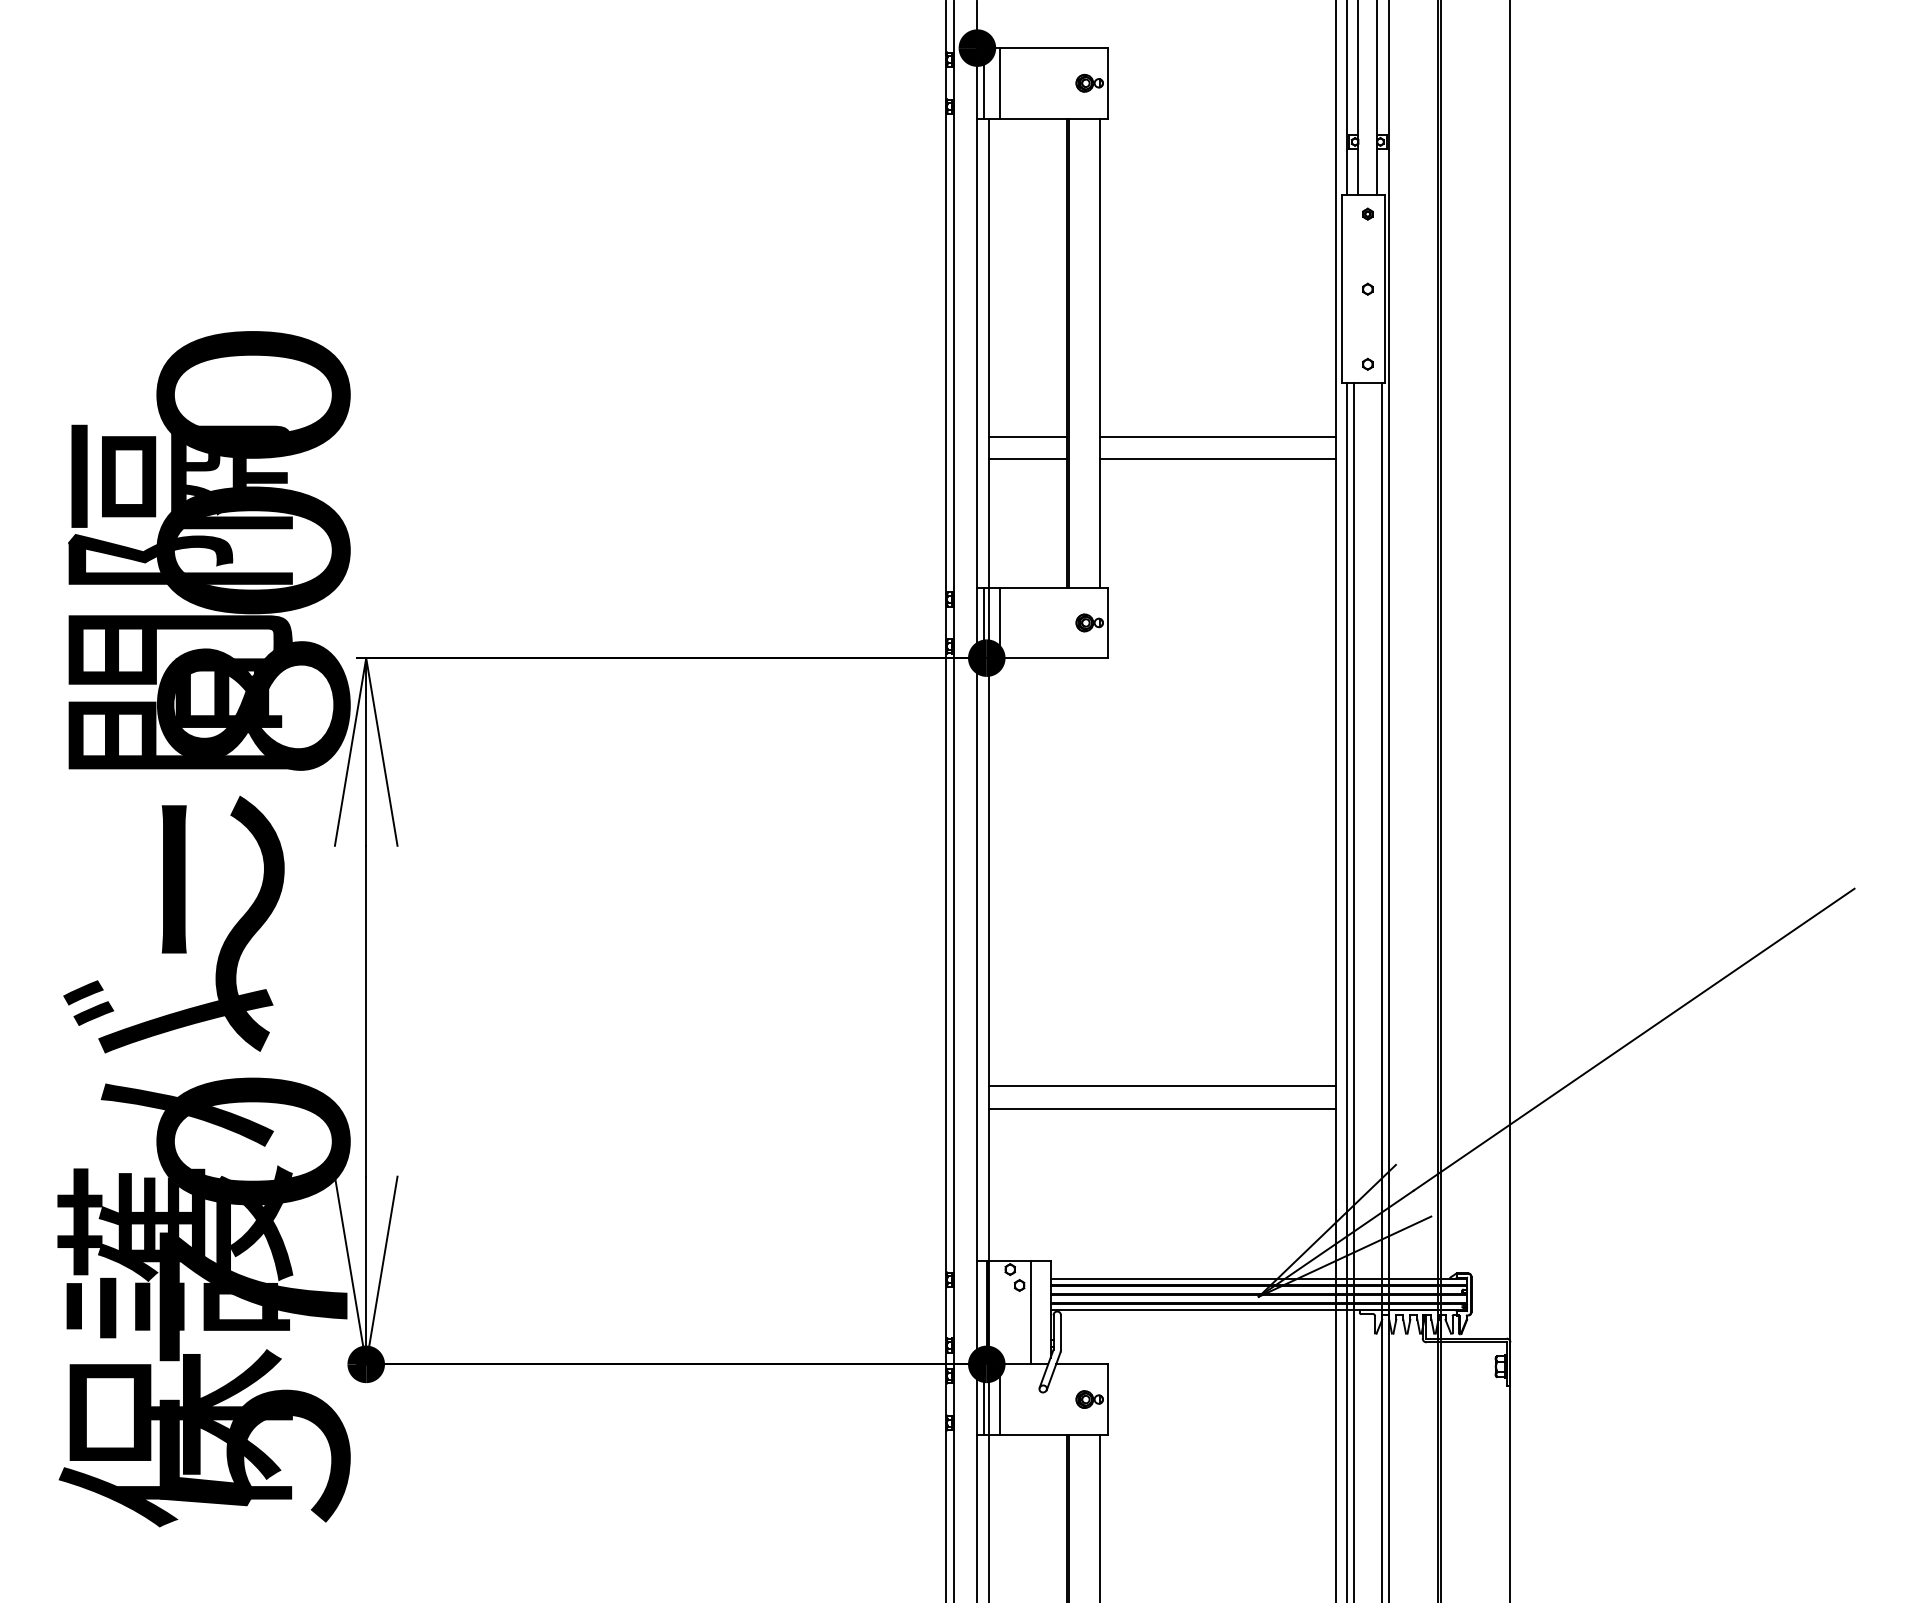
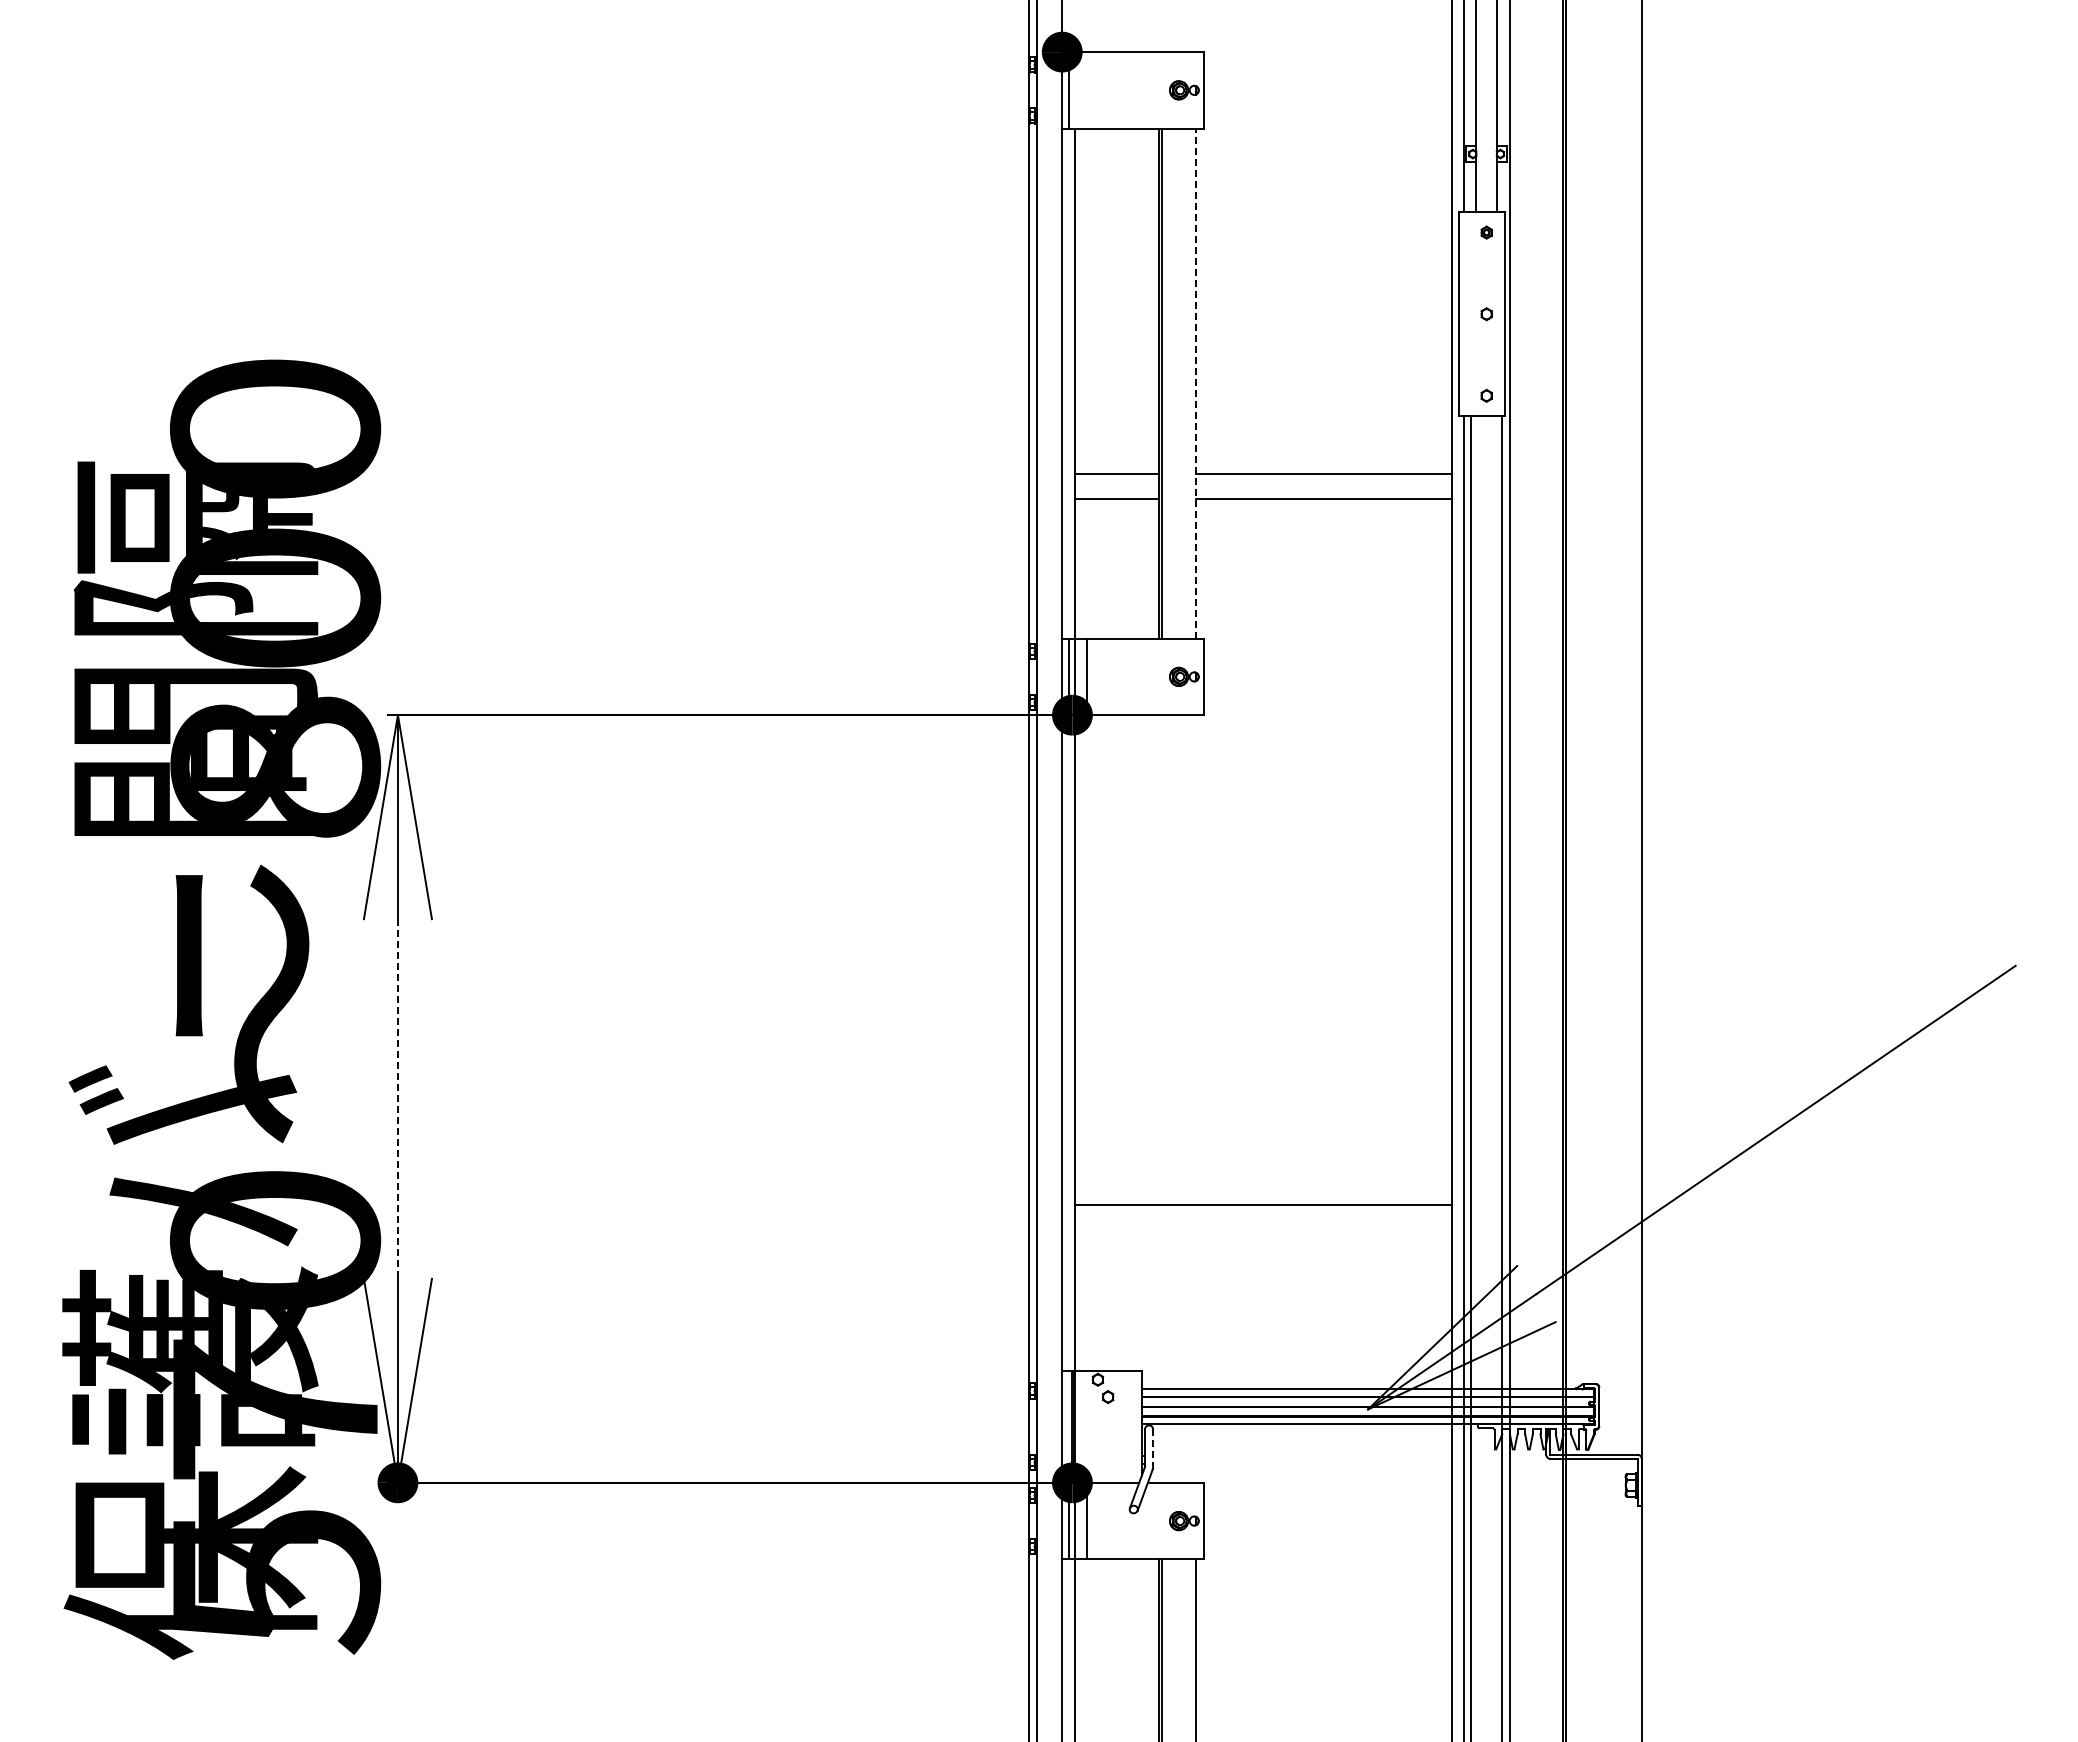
line: (1000, 83) -> (1087, 90), removed
line: (1099, 352) -> (1195, 383), solid -> dashed
line: (365, 1010) -> (397, 1098), solid -> dashed
line: (1162, 1086) -> (1263, 1180), removed
line: (1030, 1312) -> (1120, 1426), removed
line: (1061, 1332) -> (1153, 1448), solid -> dashed

